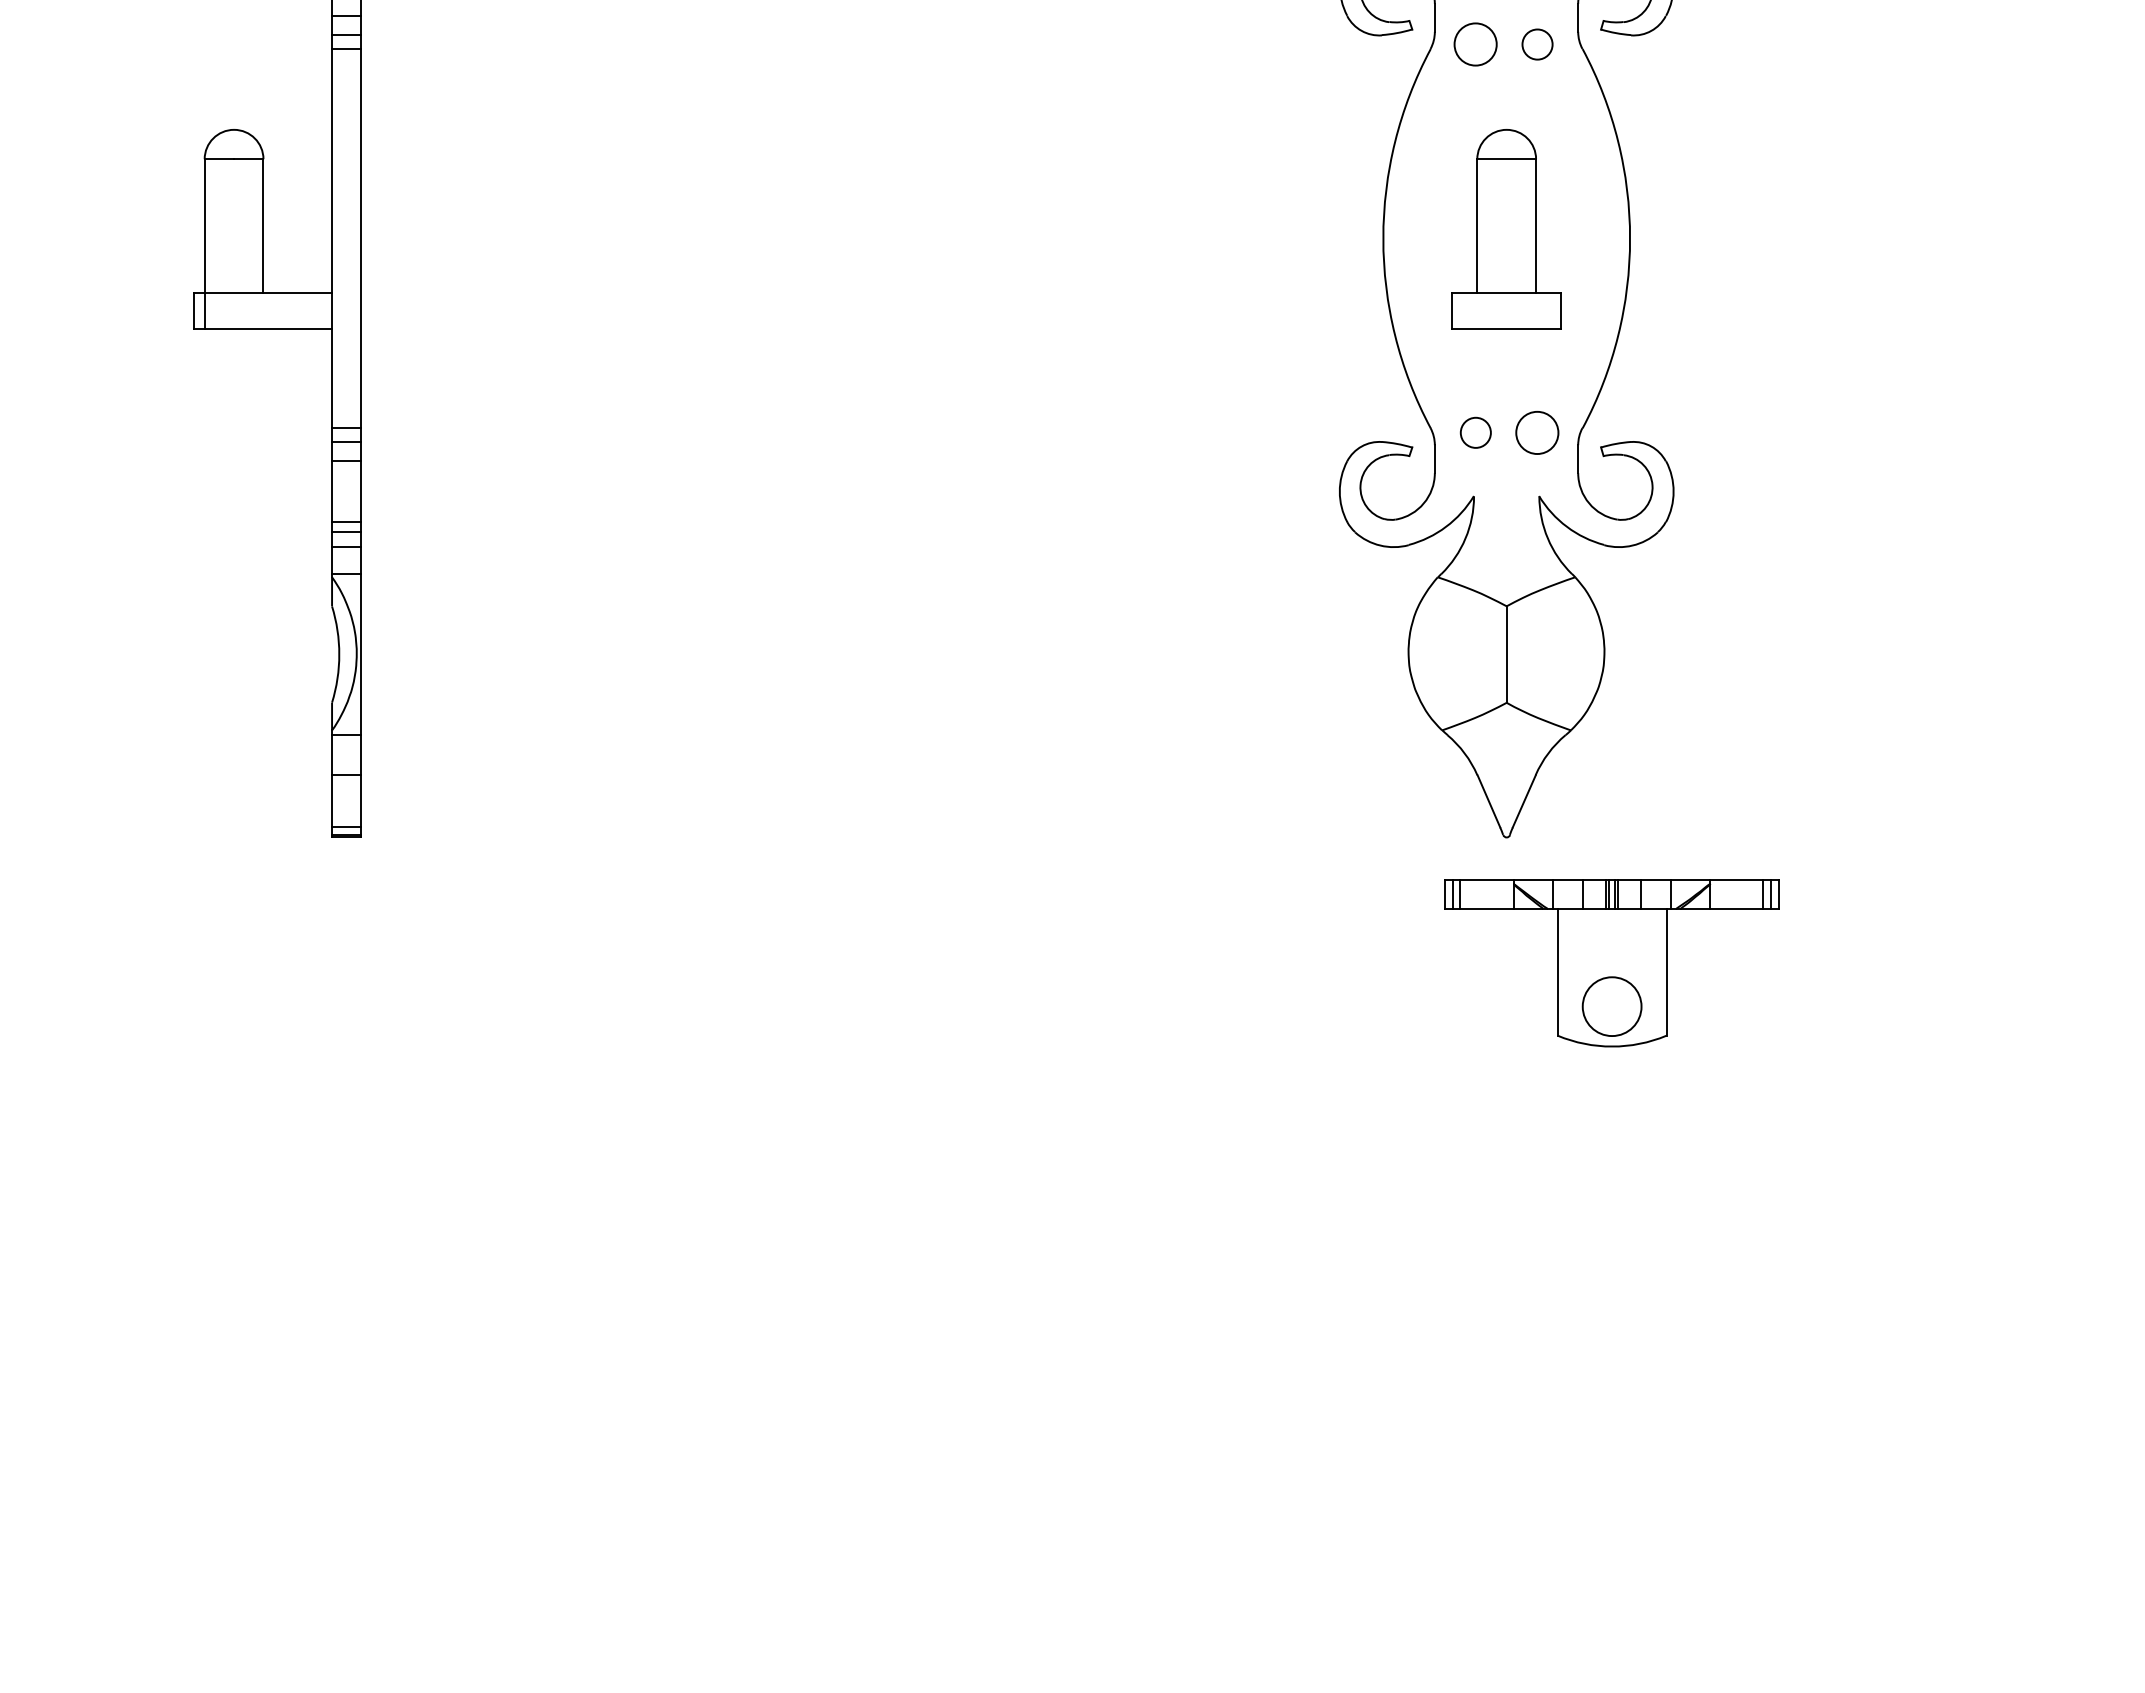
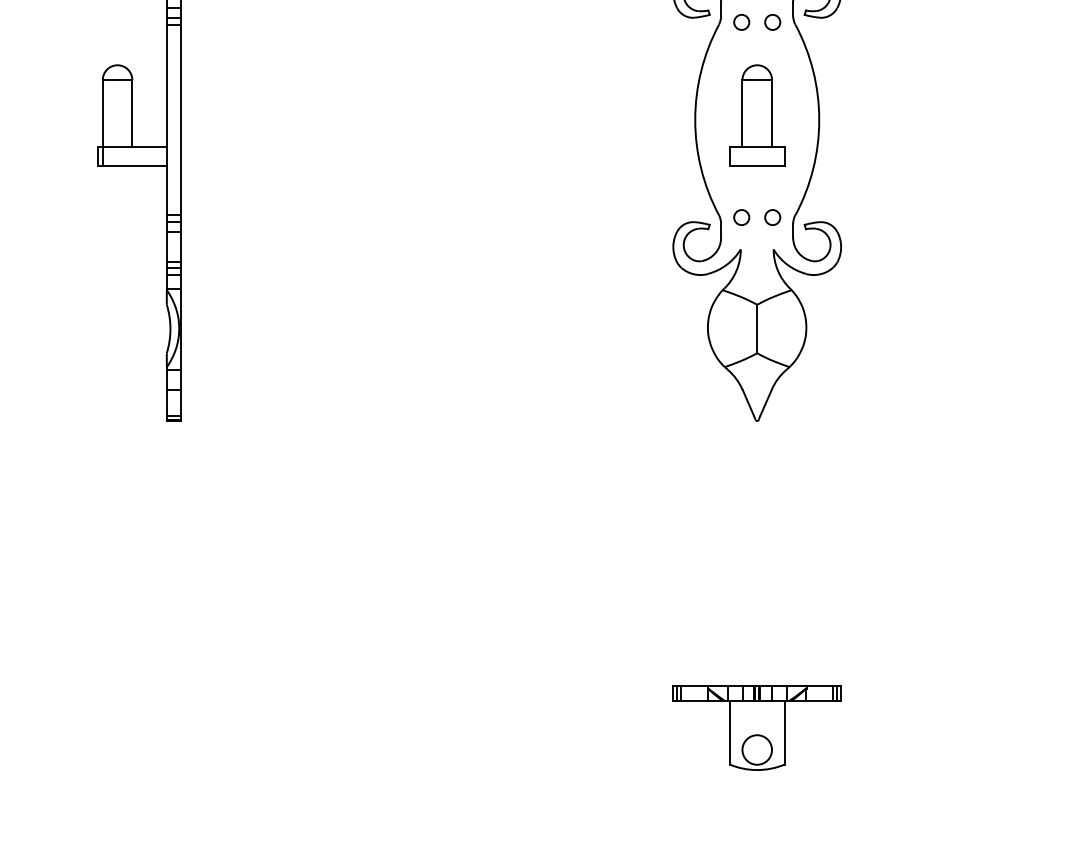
circle: (1475, 44) -> (741, 22), size x0.71
circle: (1537, 432) -> (772, 217), size x0.71
part: (1610, 961) -> (756, 727), moved

